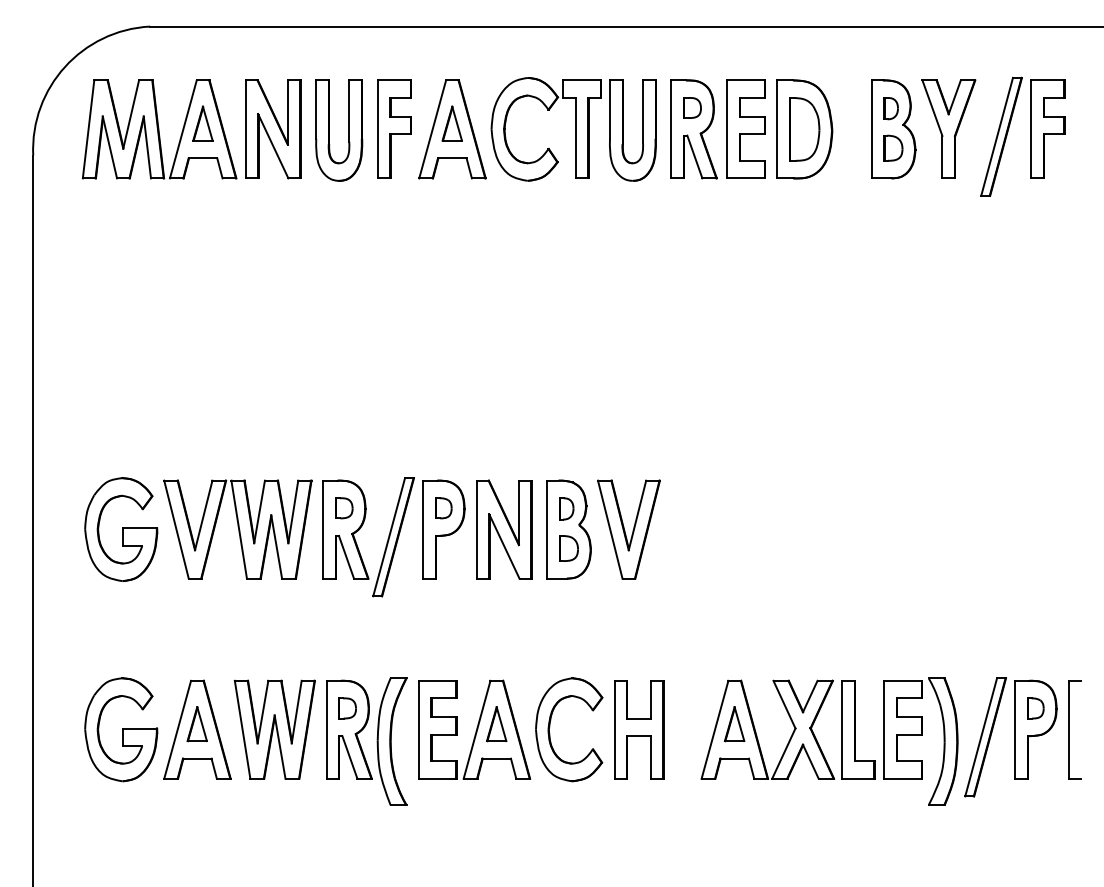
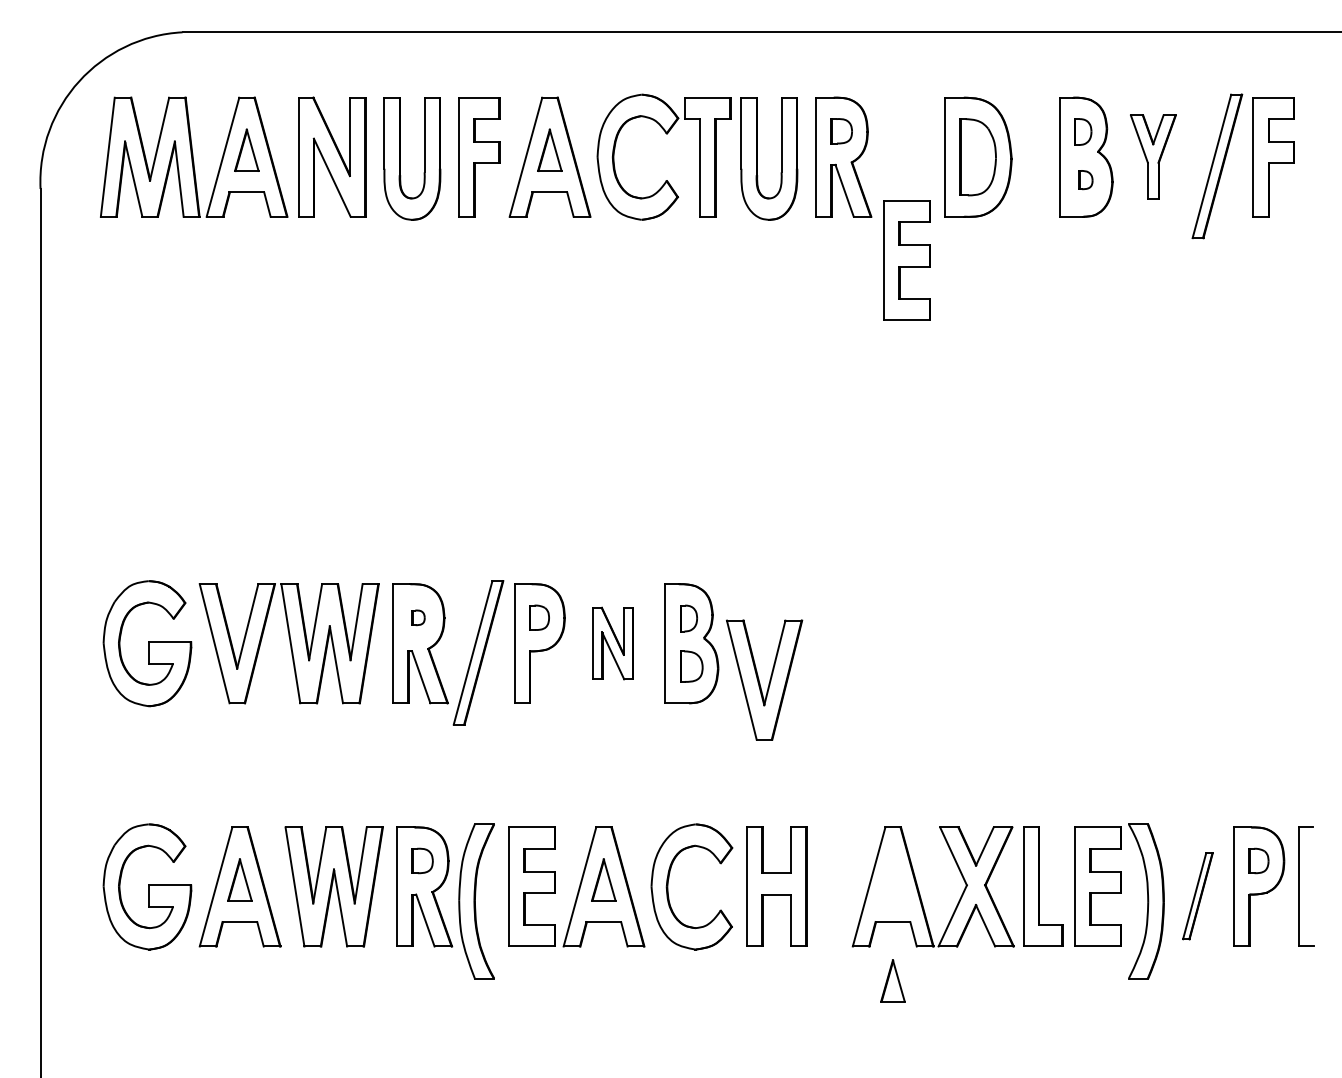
part: (745, 128) -> (906, 259), moved
part: (948, 128) -> (1152, 156), size x0.7
part: (893, 147) -> (1086, 179), size x0.6
part: (344, 508) -> (418, 617), size x0.6
part: (504, 529) -> (613, 643), size x0.6
part: (628, 529) -> (763, 679), moved
part: (734, 724) -> (892, 981), moved
part: (985, 737) -> (1197, 896), size x0.6

